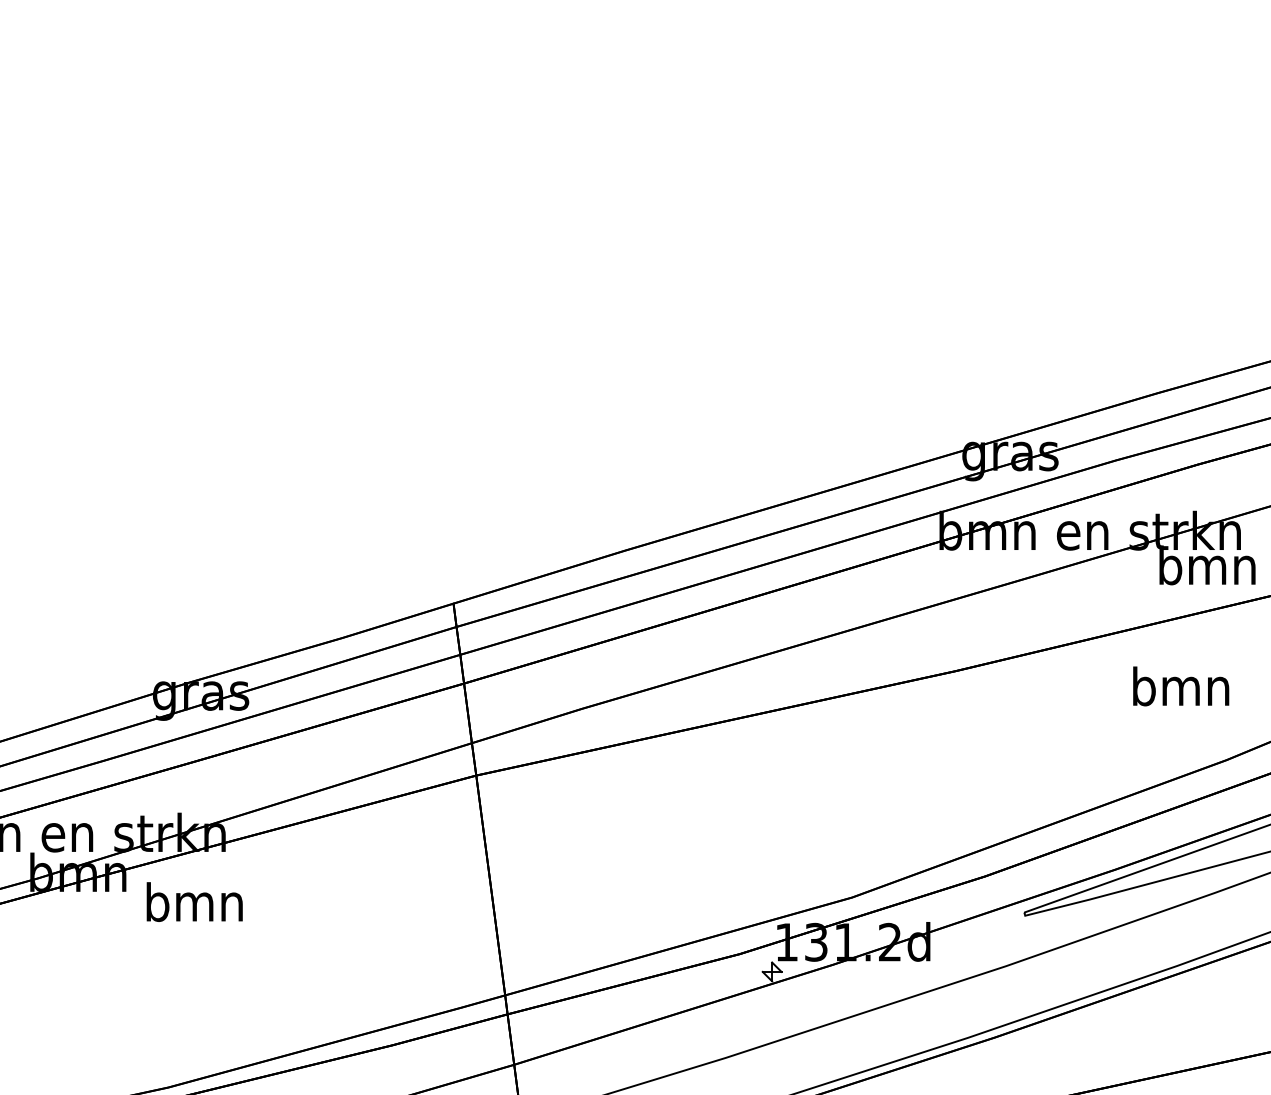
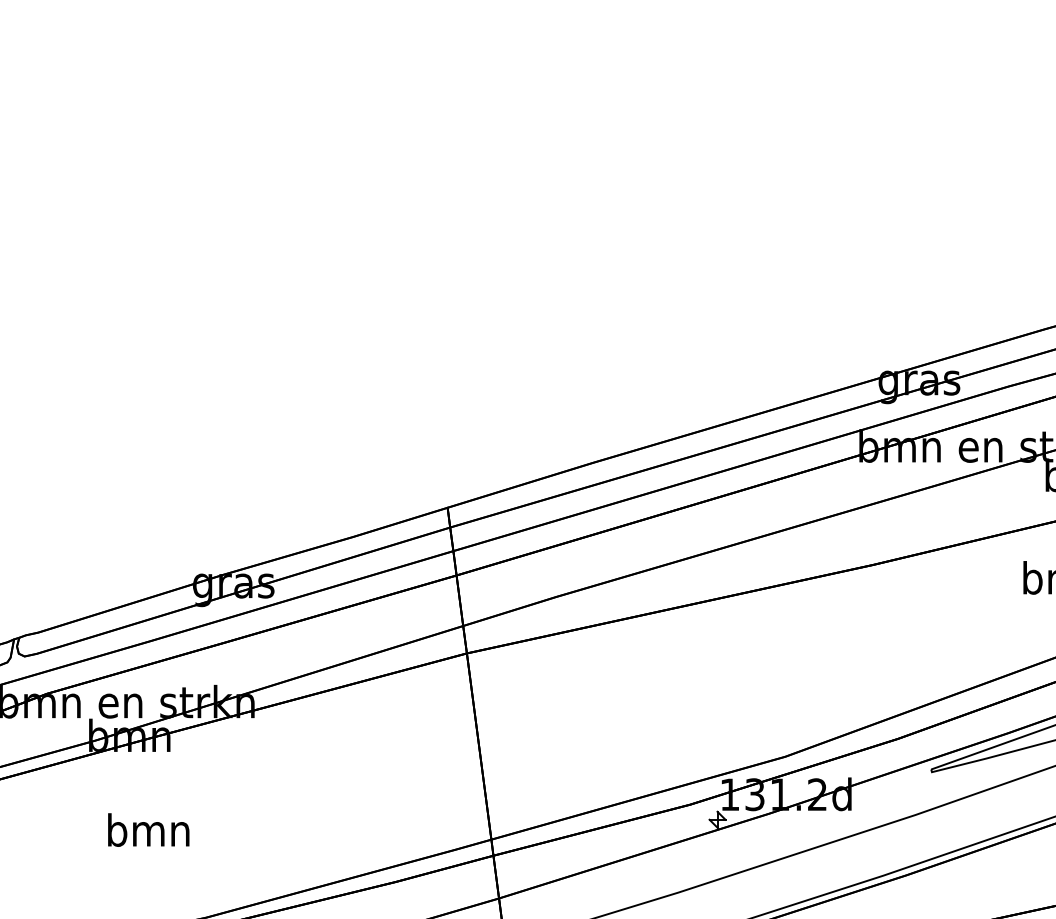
text: (194, 901) -> (148, 829), moved

